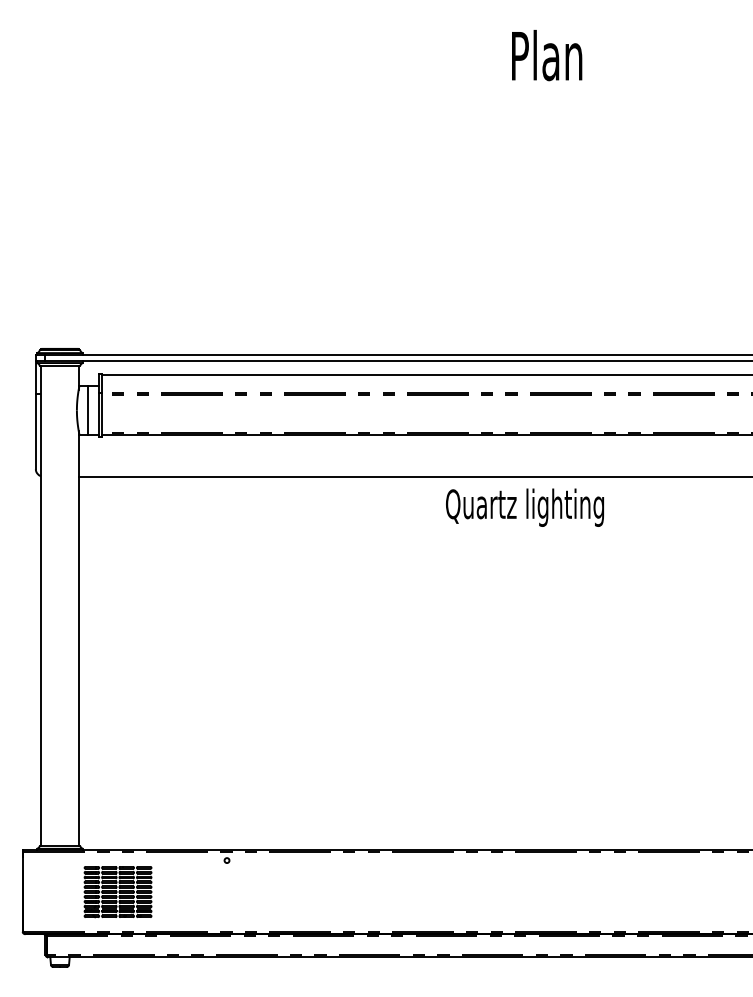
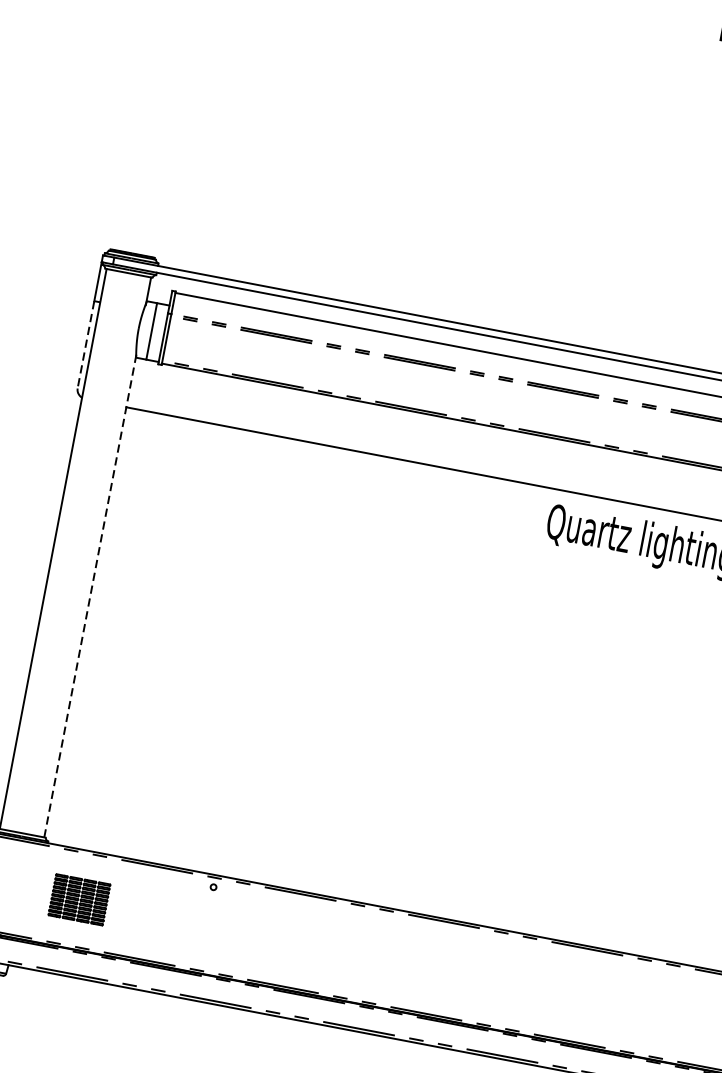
line: (35, 432) -> (85, 345), solid -> dashed
line: (79, 638) -> (90, 595), solid -> dashed
part: (117, 892) -> (78, 900), size x0.7

